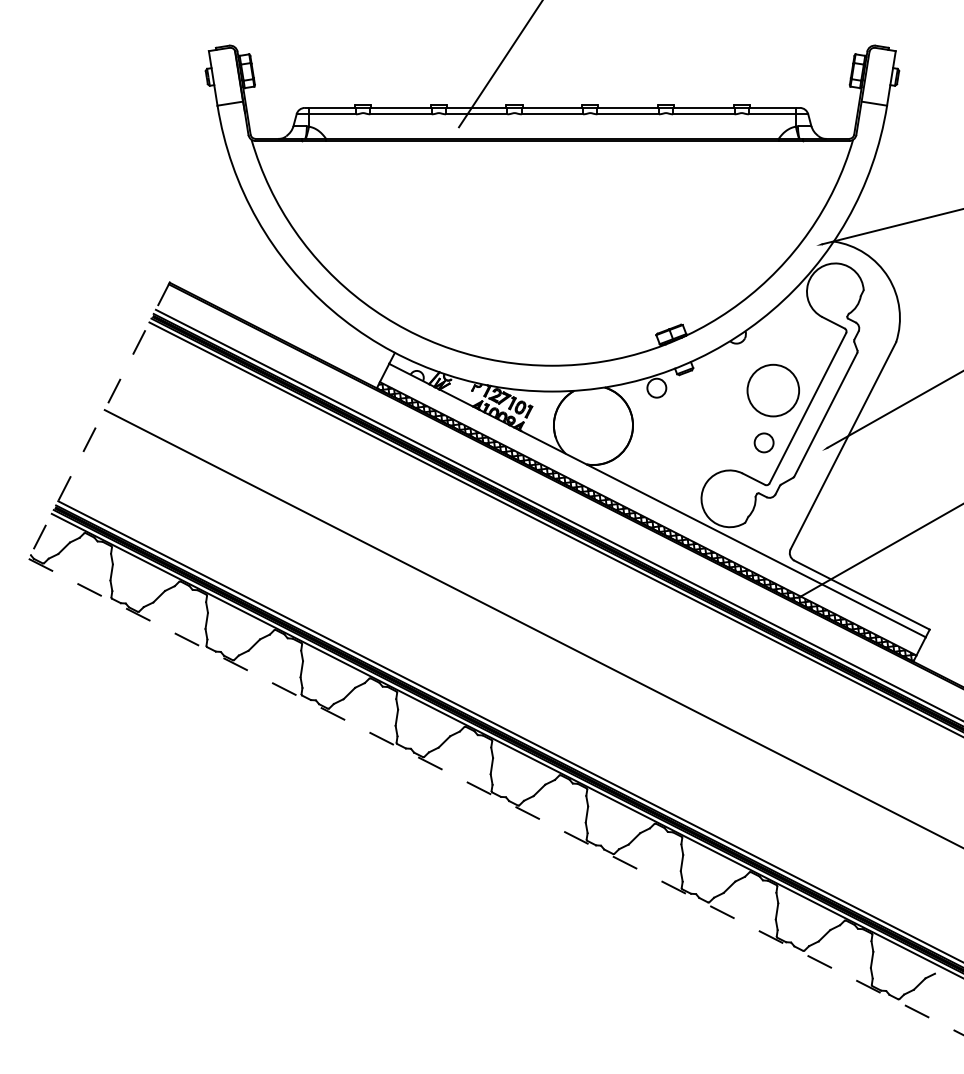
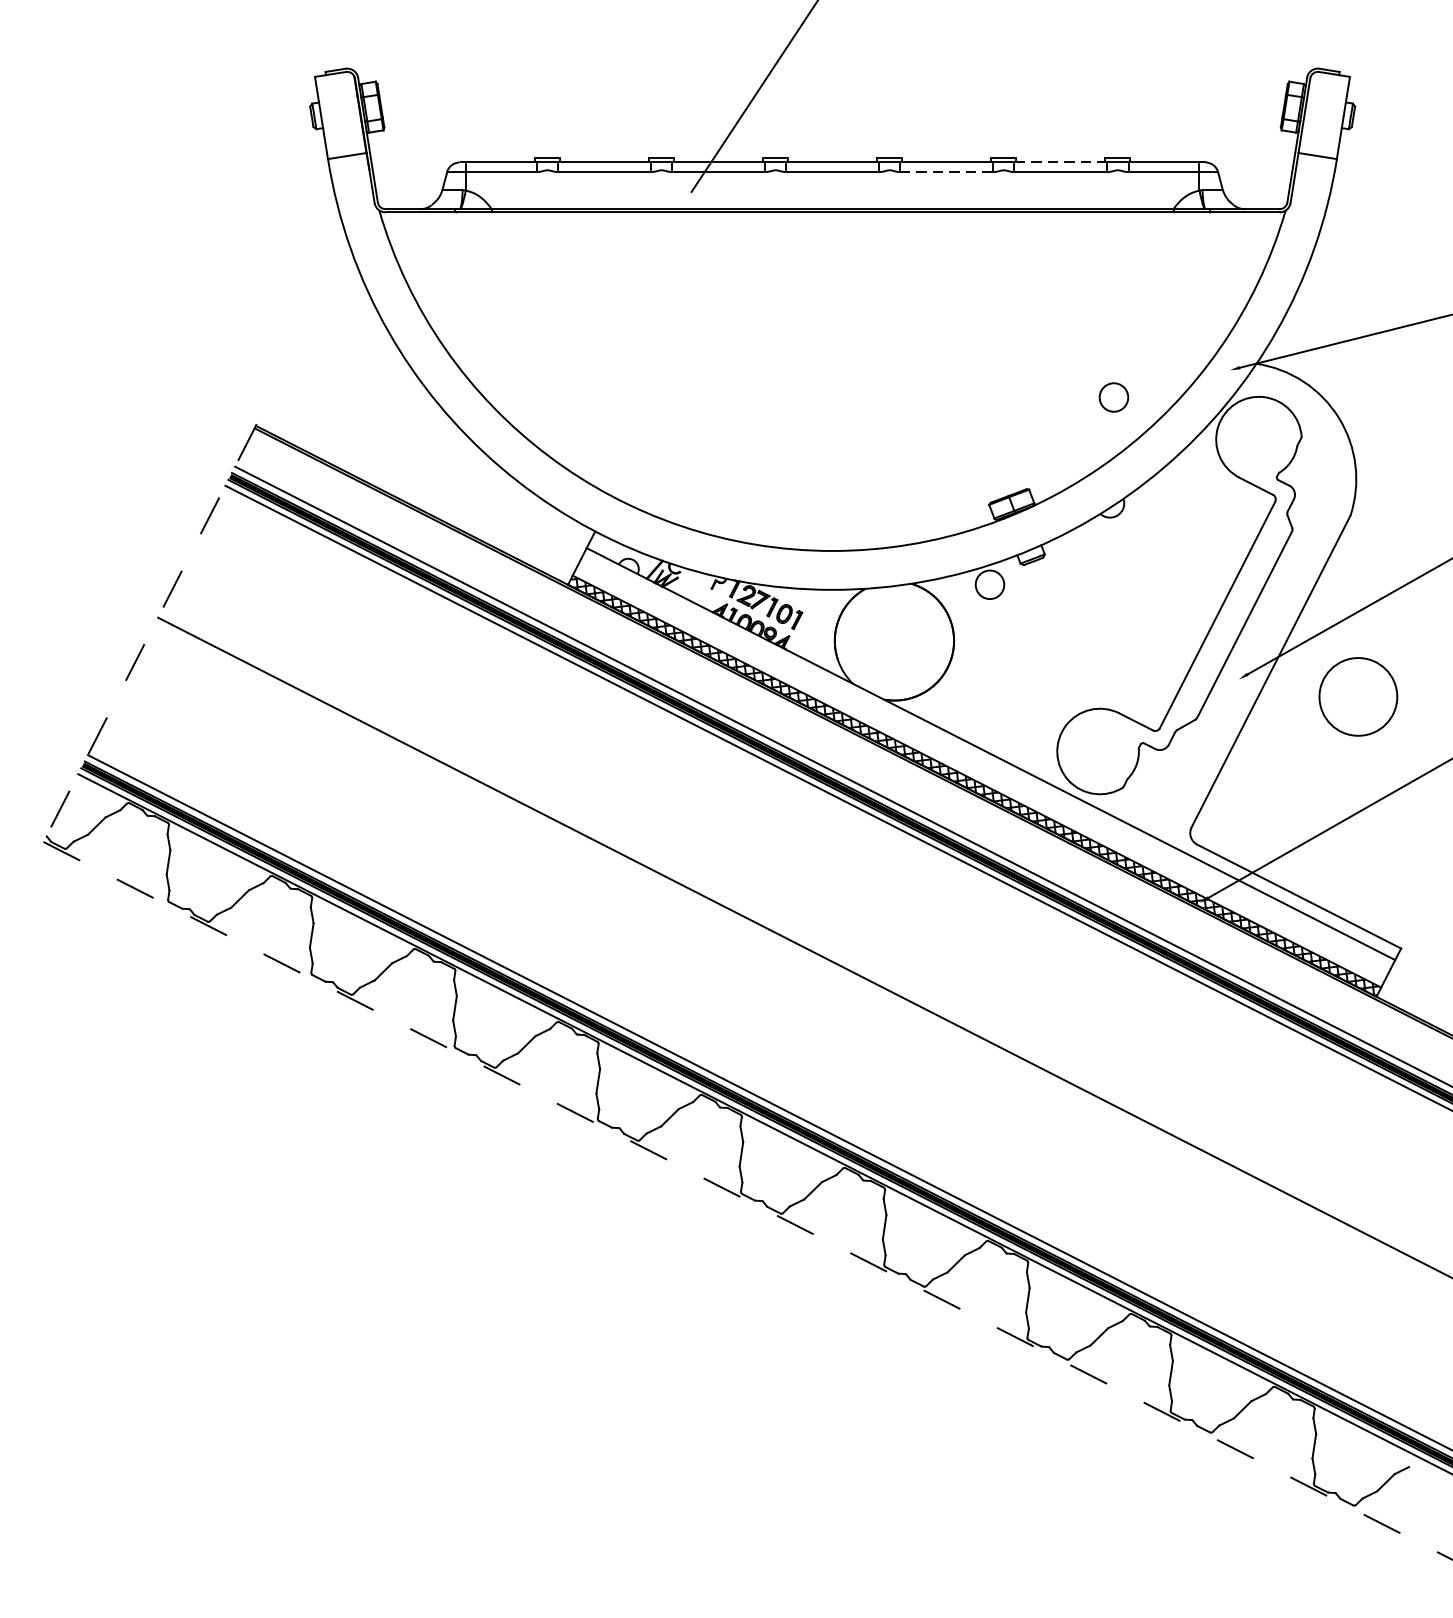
line: (703, 107) -> (1060, 161), solid -> dashed
line: (628, 114) -> (947, 172), solid -> dashed
circle: (772, 390) -> (1357, 696), moved
circle: (763, 442) -> (1112, 396), moved

